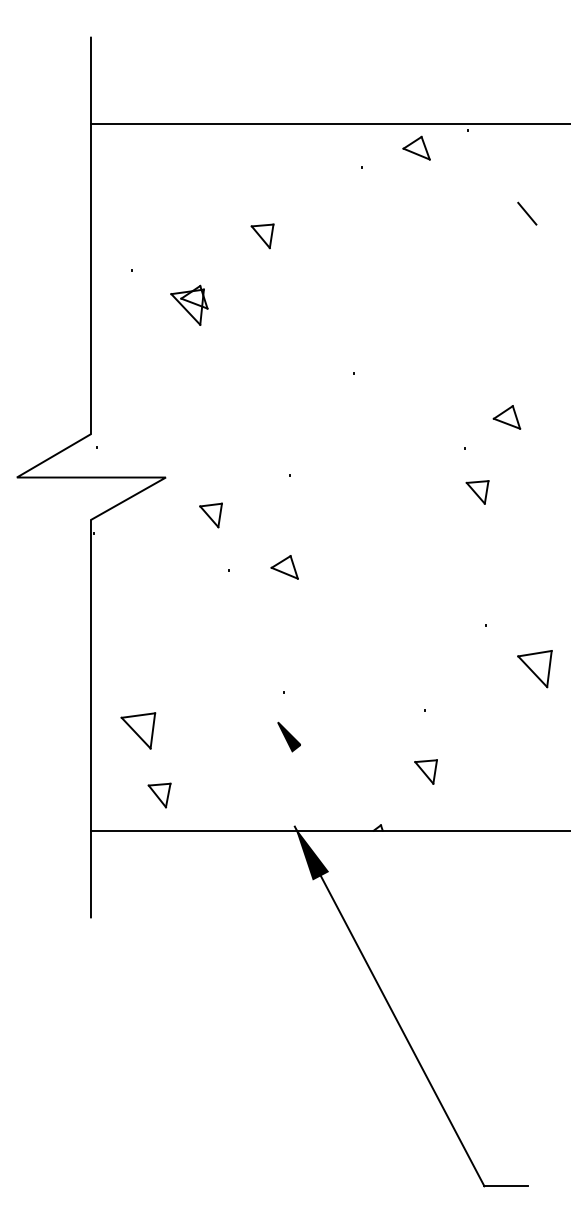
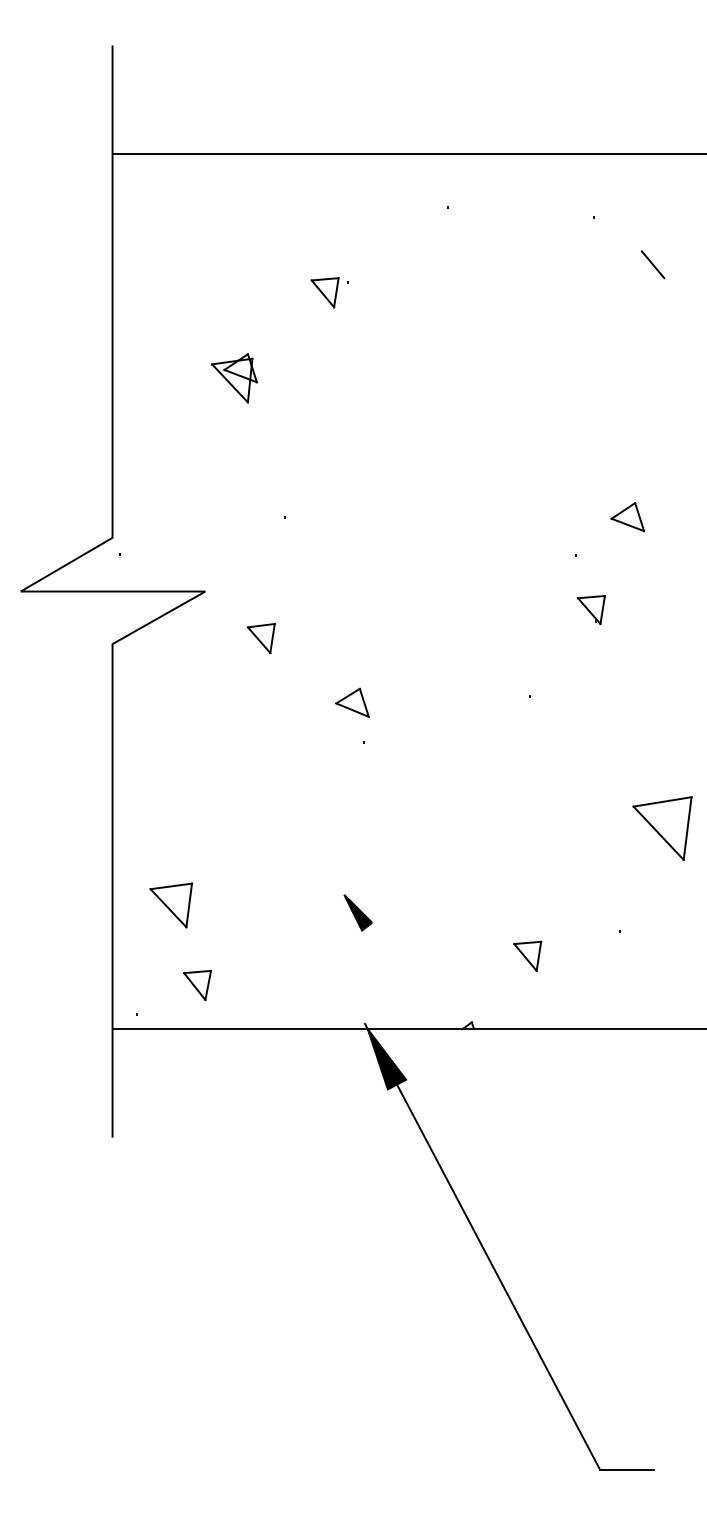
part: (416, 147) -> (515, 182), removed
part: (534, 669) -> (661, 829), size x1.4

